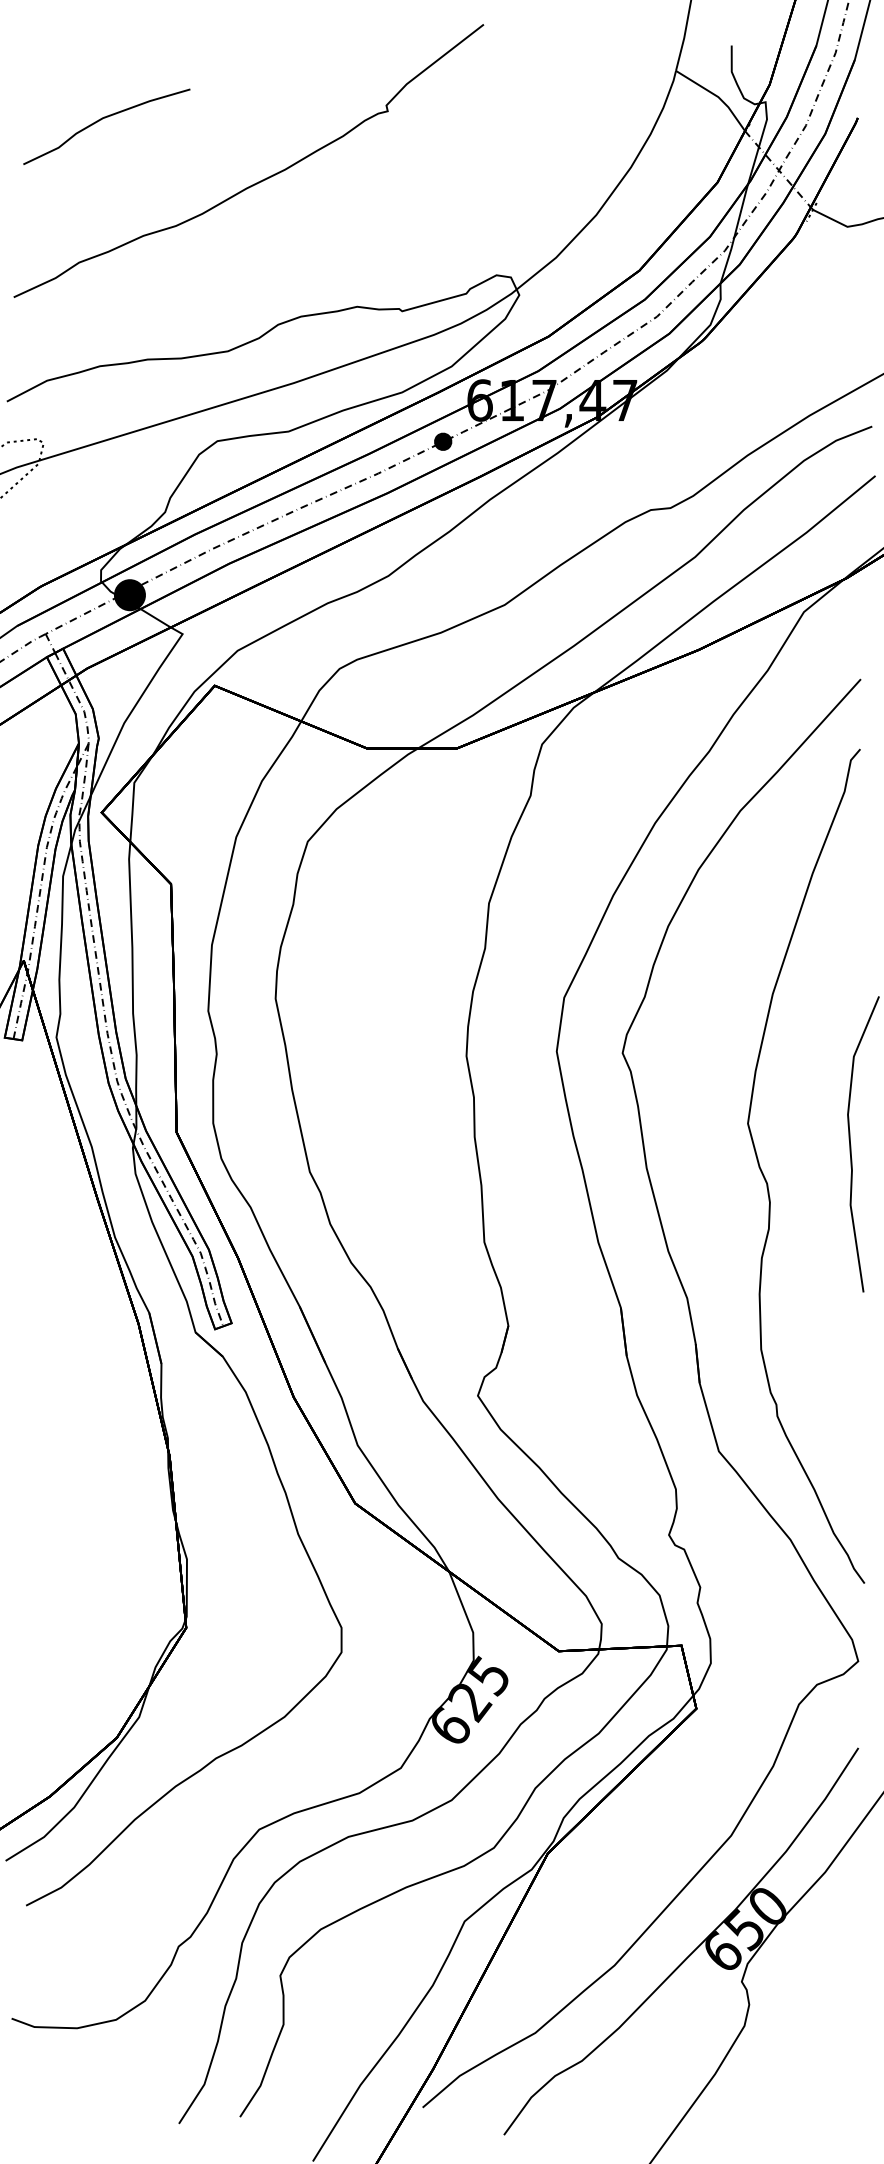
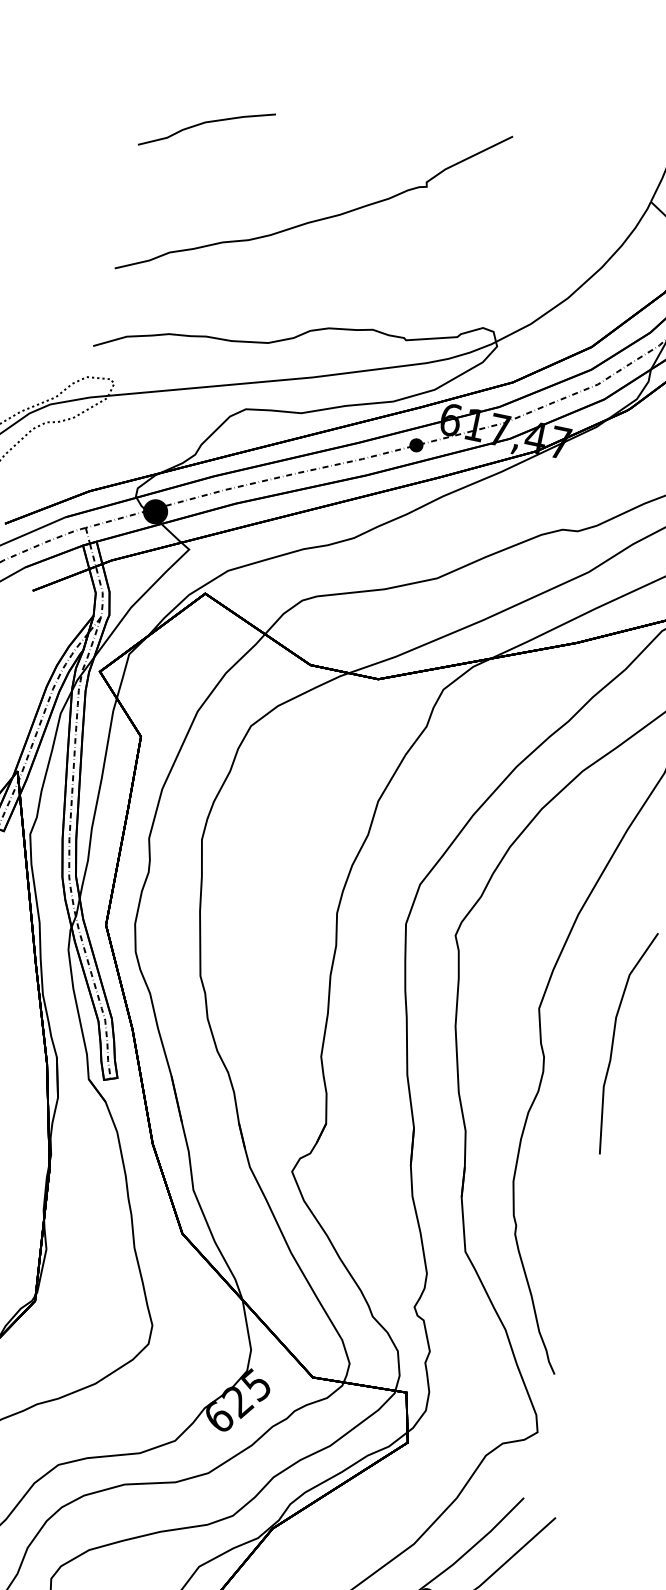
curve: (101, 120) -> (203, 123), moved

